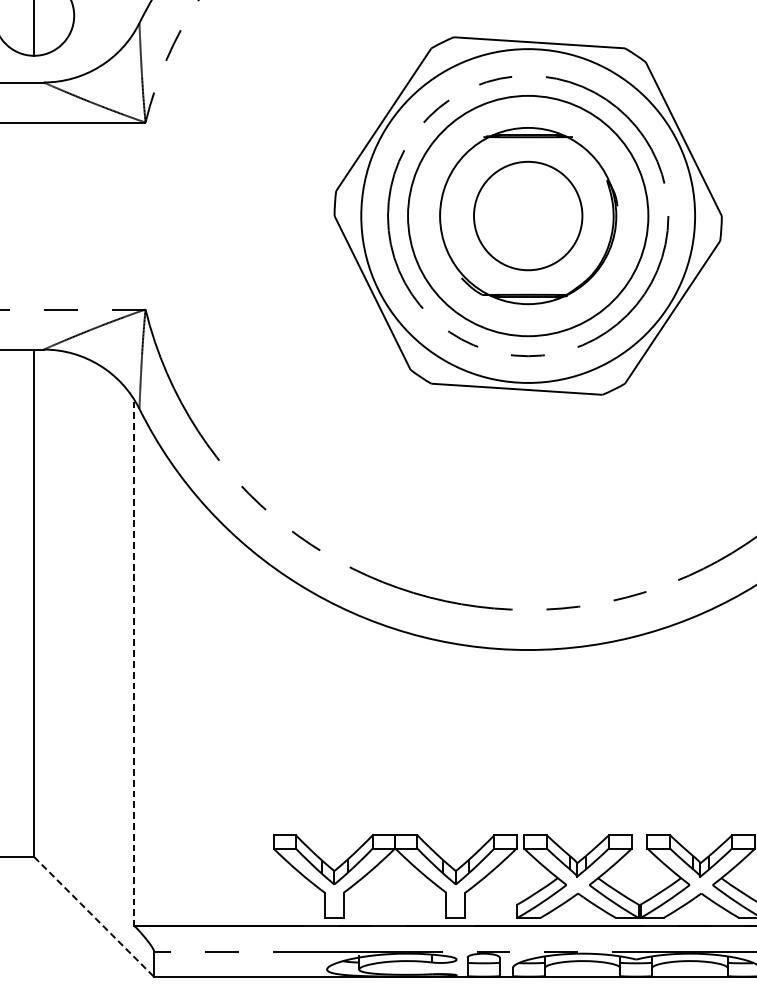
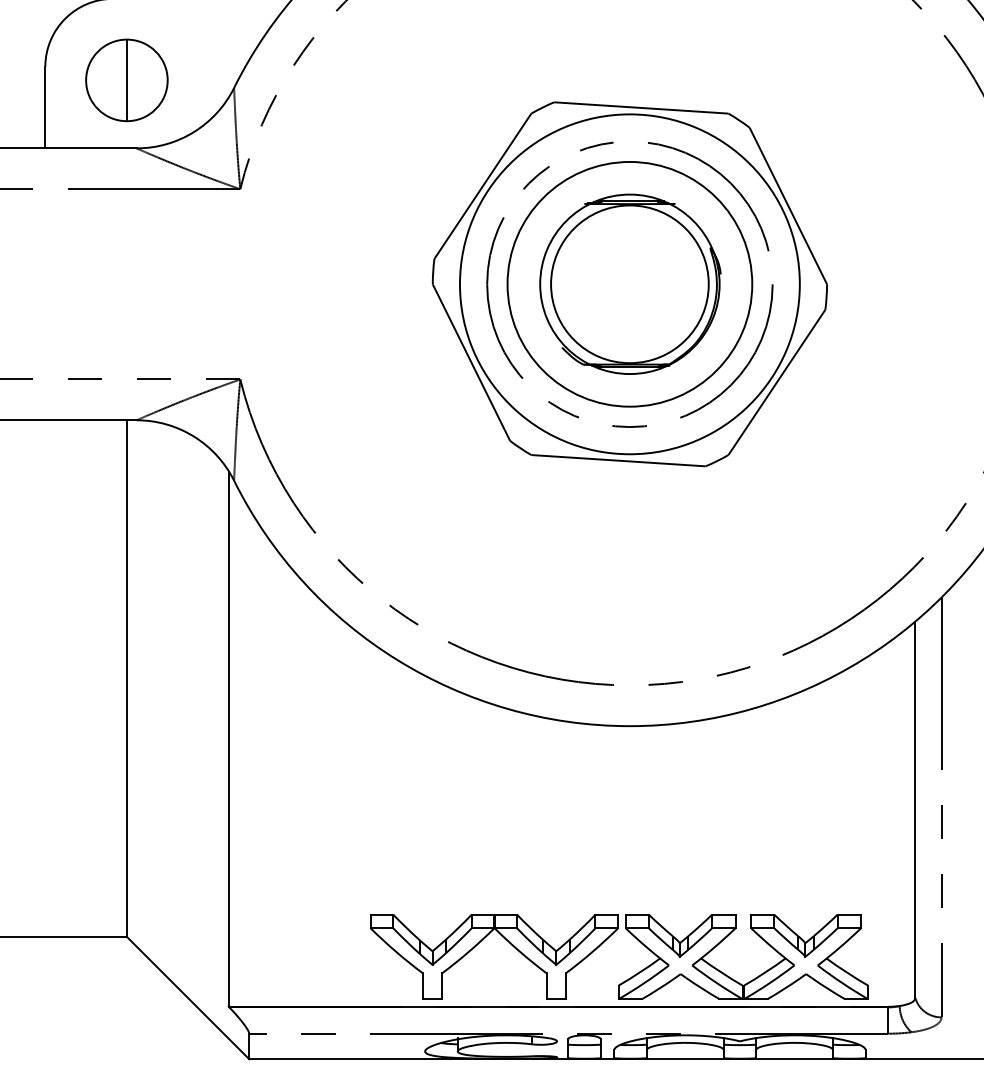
circle: (527, 216) -> (629, 284), size x1.43
line: (133, 664) -> (228, 740), dashed -> solid
line: (94, 917) -> (188, 998), dashed -> solid

